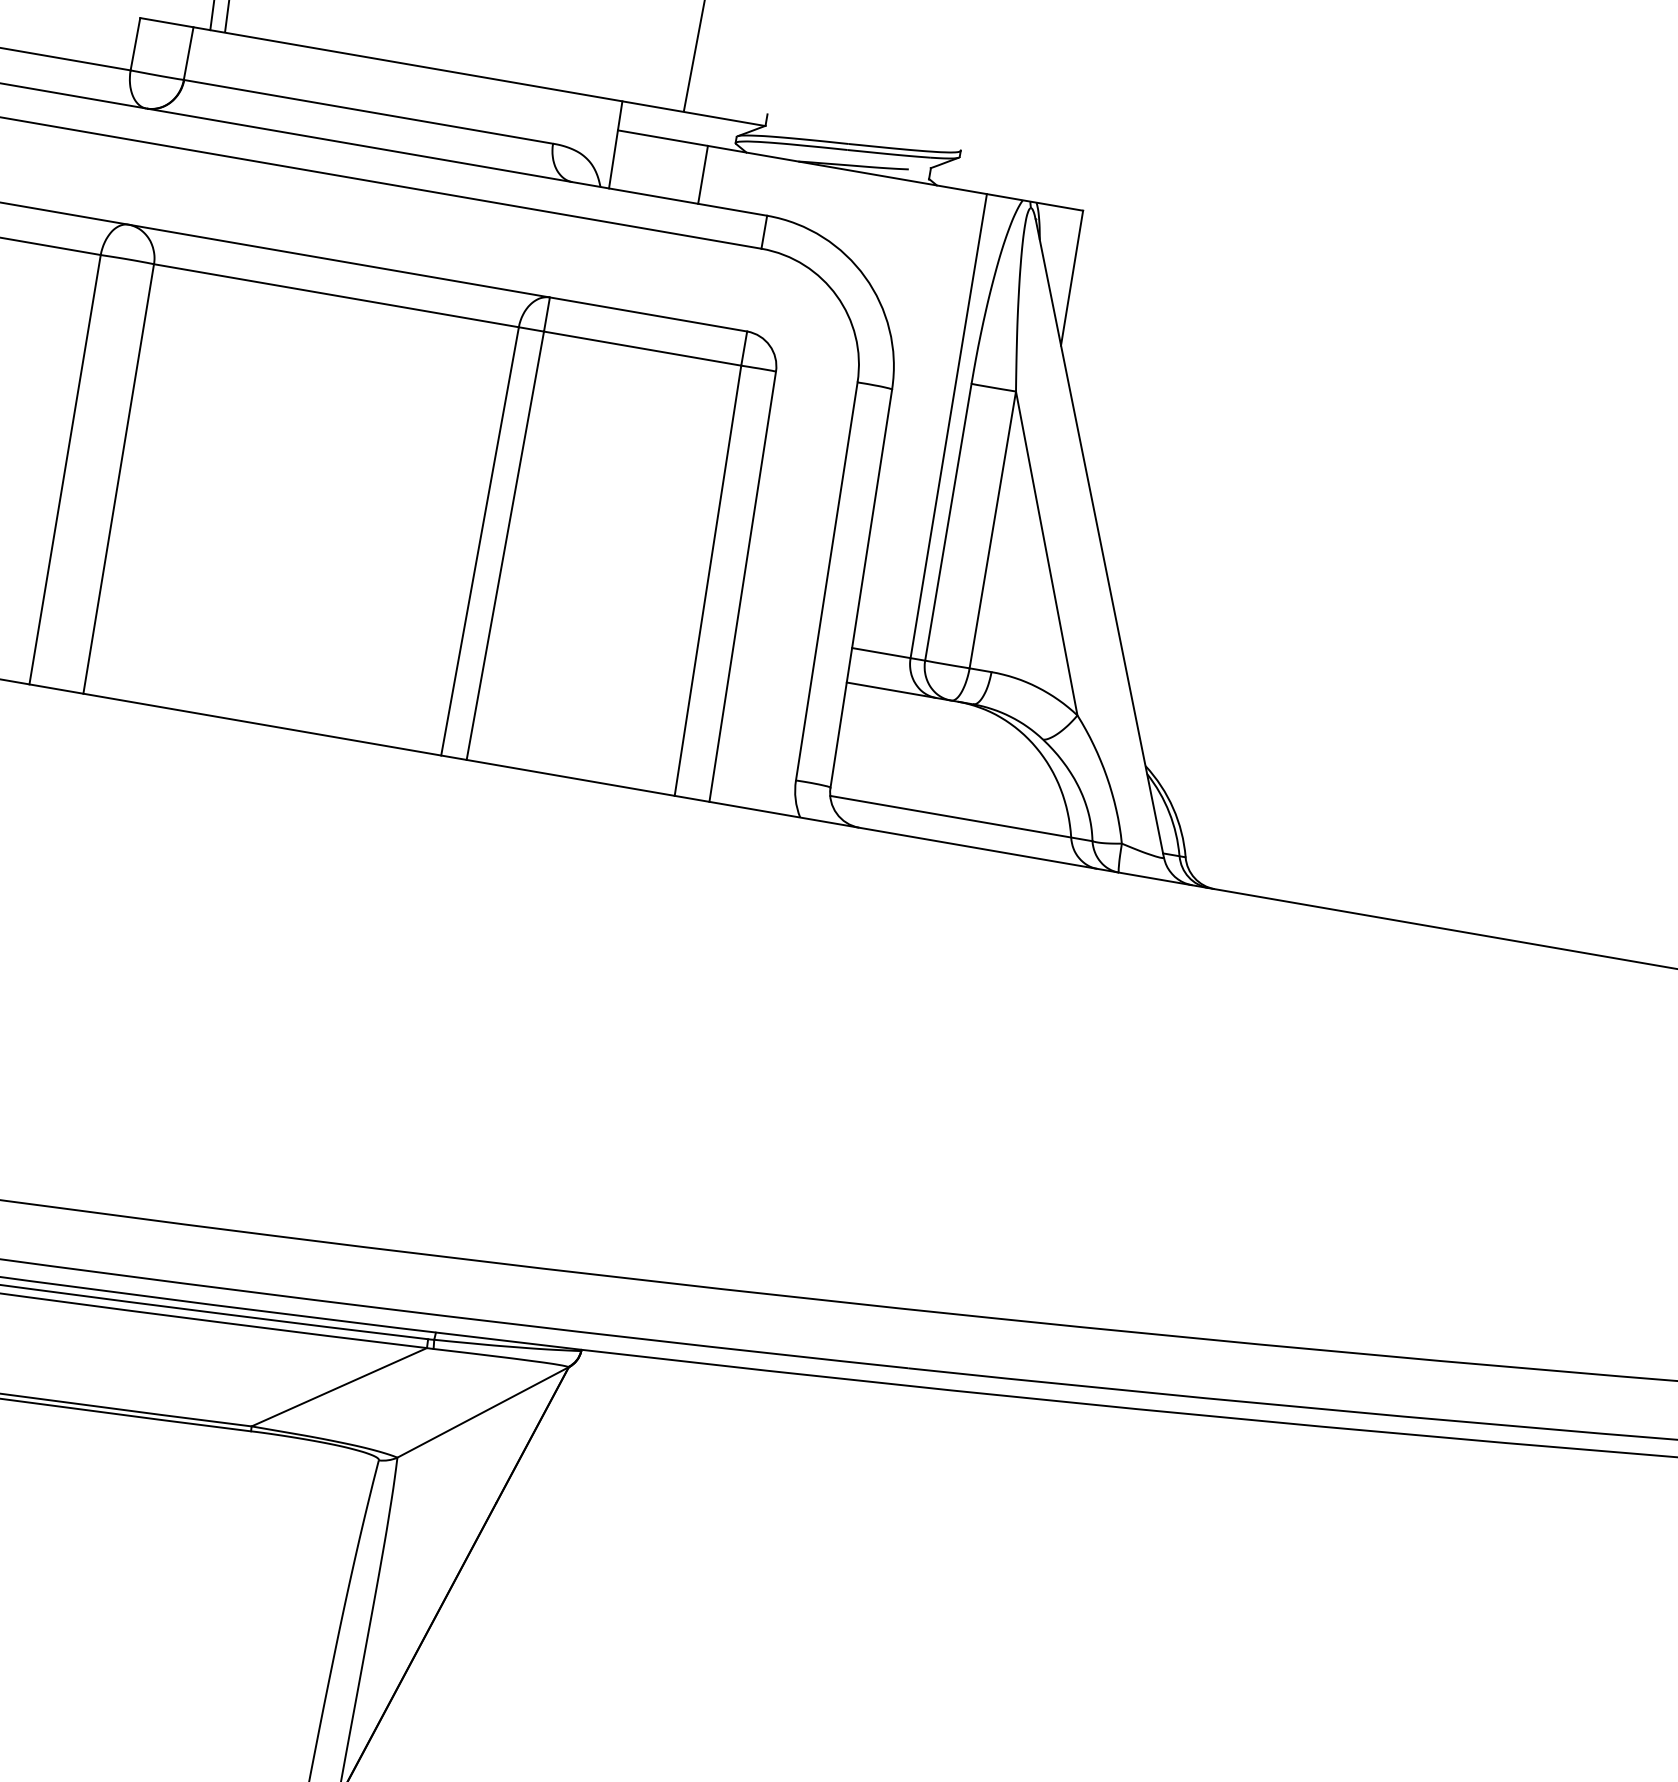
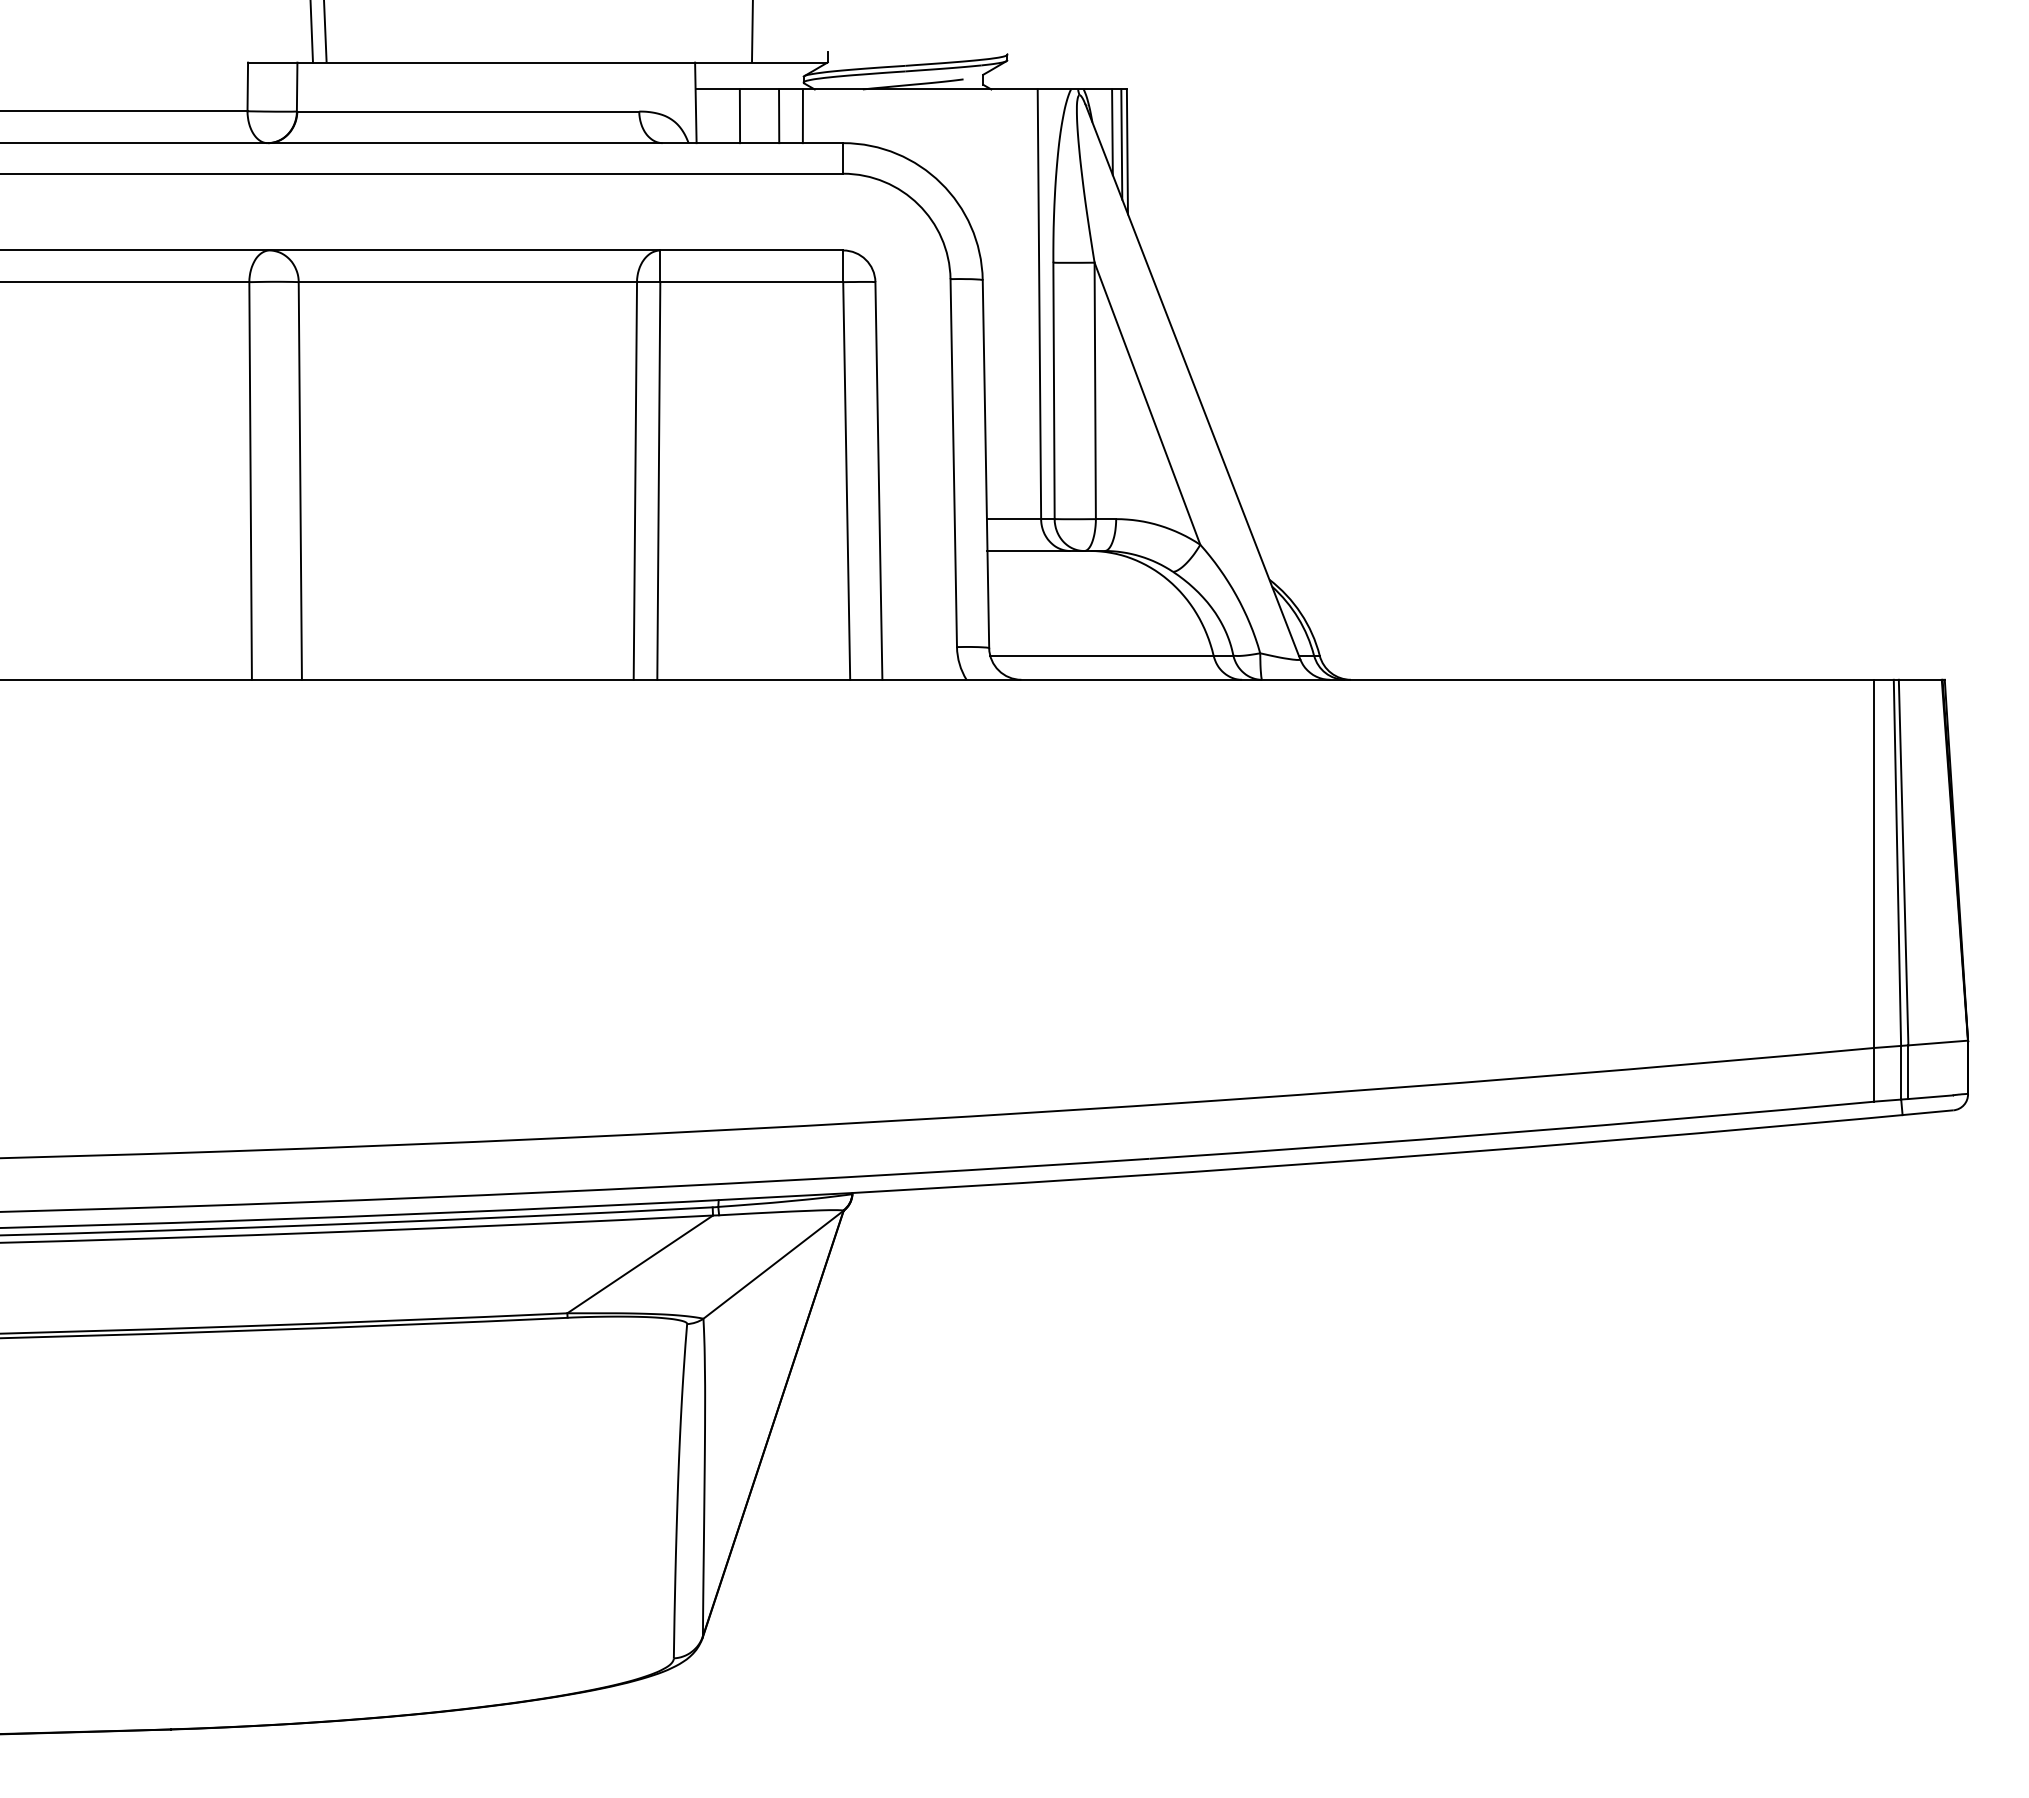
line: (660, 167) -> (739, 116), added
line: (728, 179) -> (802, 116), added
line: (1059, 254) -> (1112, 132), added
line: (1067, 269) -> (1121, 144), added

